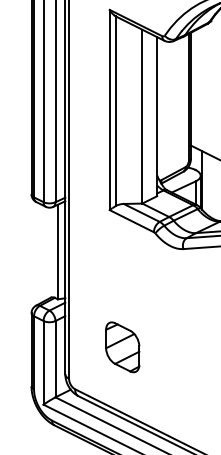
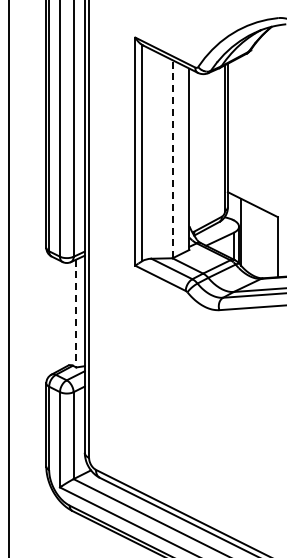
line: (142, 115) -> (172, 158), solid -> dashed
line: (58, 252) -> (76, 313), solid -> dashed
part: (122, 346) -> (150, 421), removed

